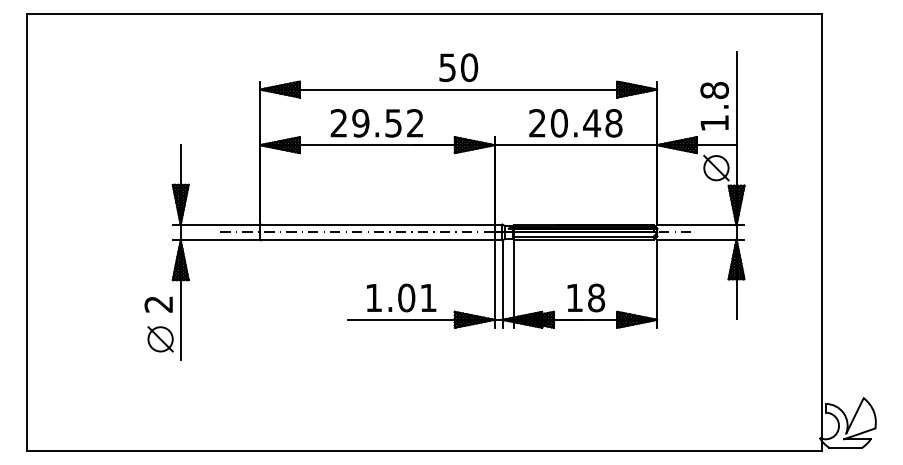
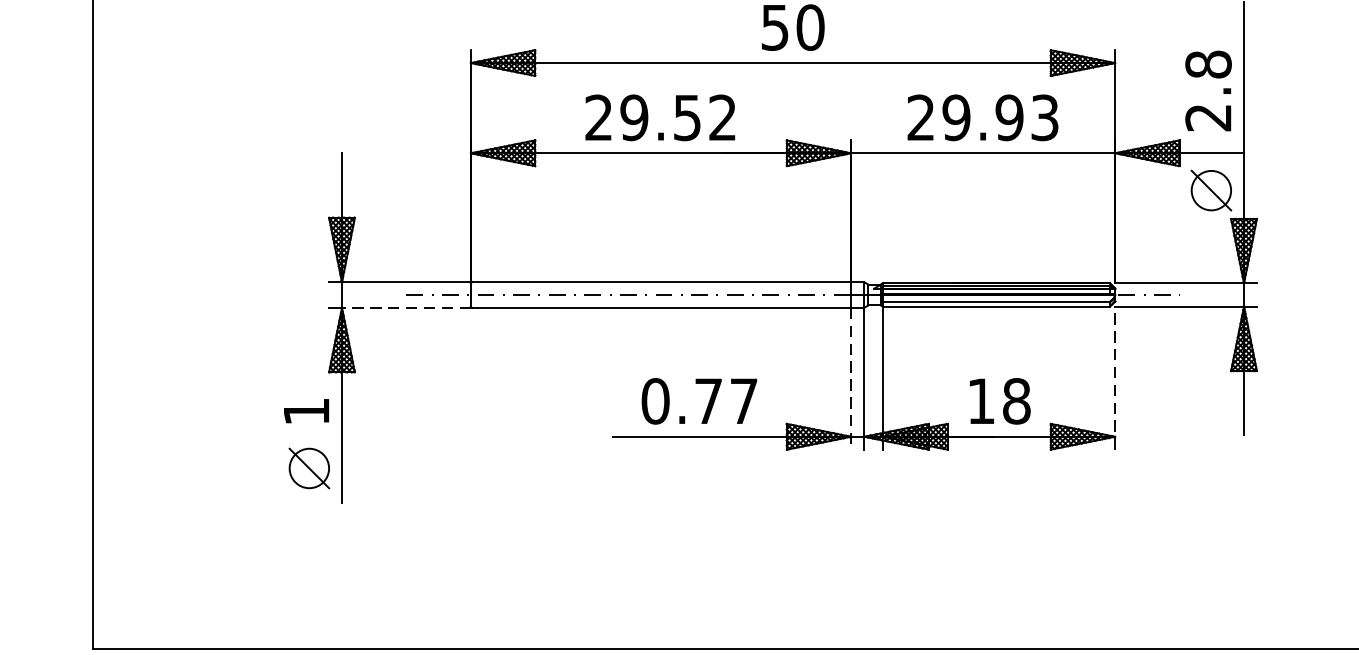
text: (586, 123) -> (1000, 118), 20.48 -> 29.93
text: (714, 123) -> (1208, 118), 1.8 -> 2.8
line: (220, 240) -> (406, 308), solid -> dashed
line: (657, 283) -> (1115, 377), solid -> dashed
line: (494, 284) -> (851, 379), solid -> dashed
text: (400, 297) -> (698, 400), 1.01 -> 0.77
text: (158, 304) -> (305, 411), 2 -> 1

